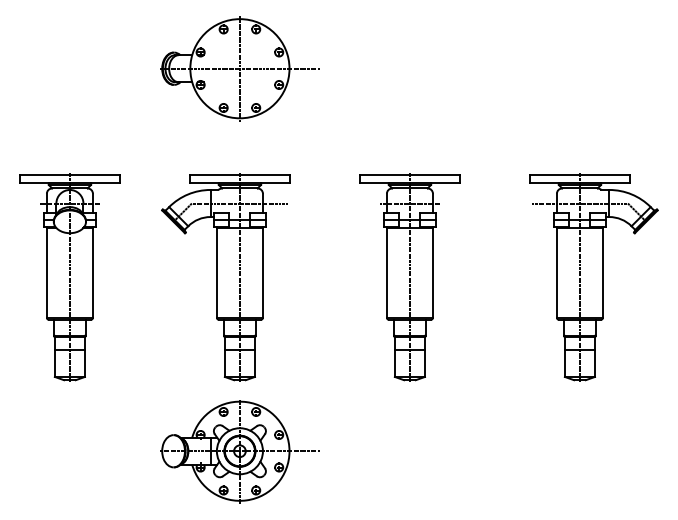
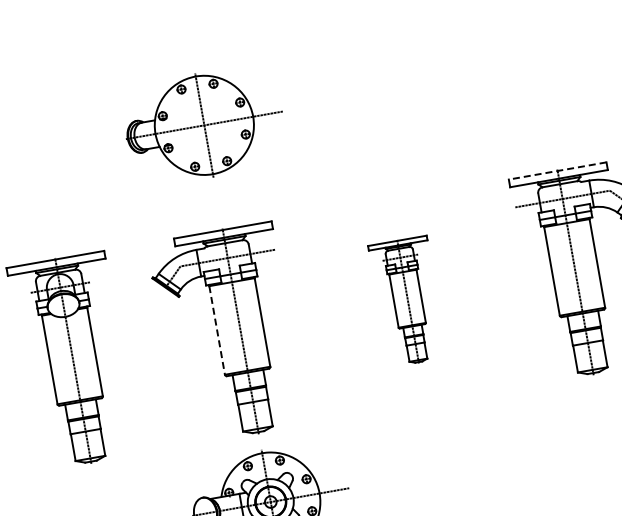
line: (579, 174) -> (557, 170), solid -> dashed
line: (216, 272) -> (216, 330), solid -> dashed
part: (409, 277) -> (407, 301), size x0.6

